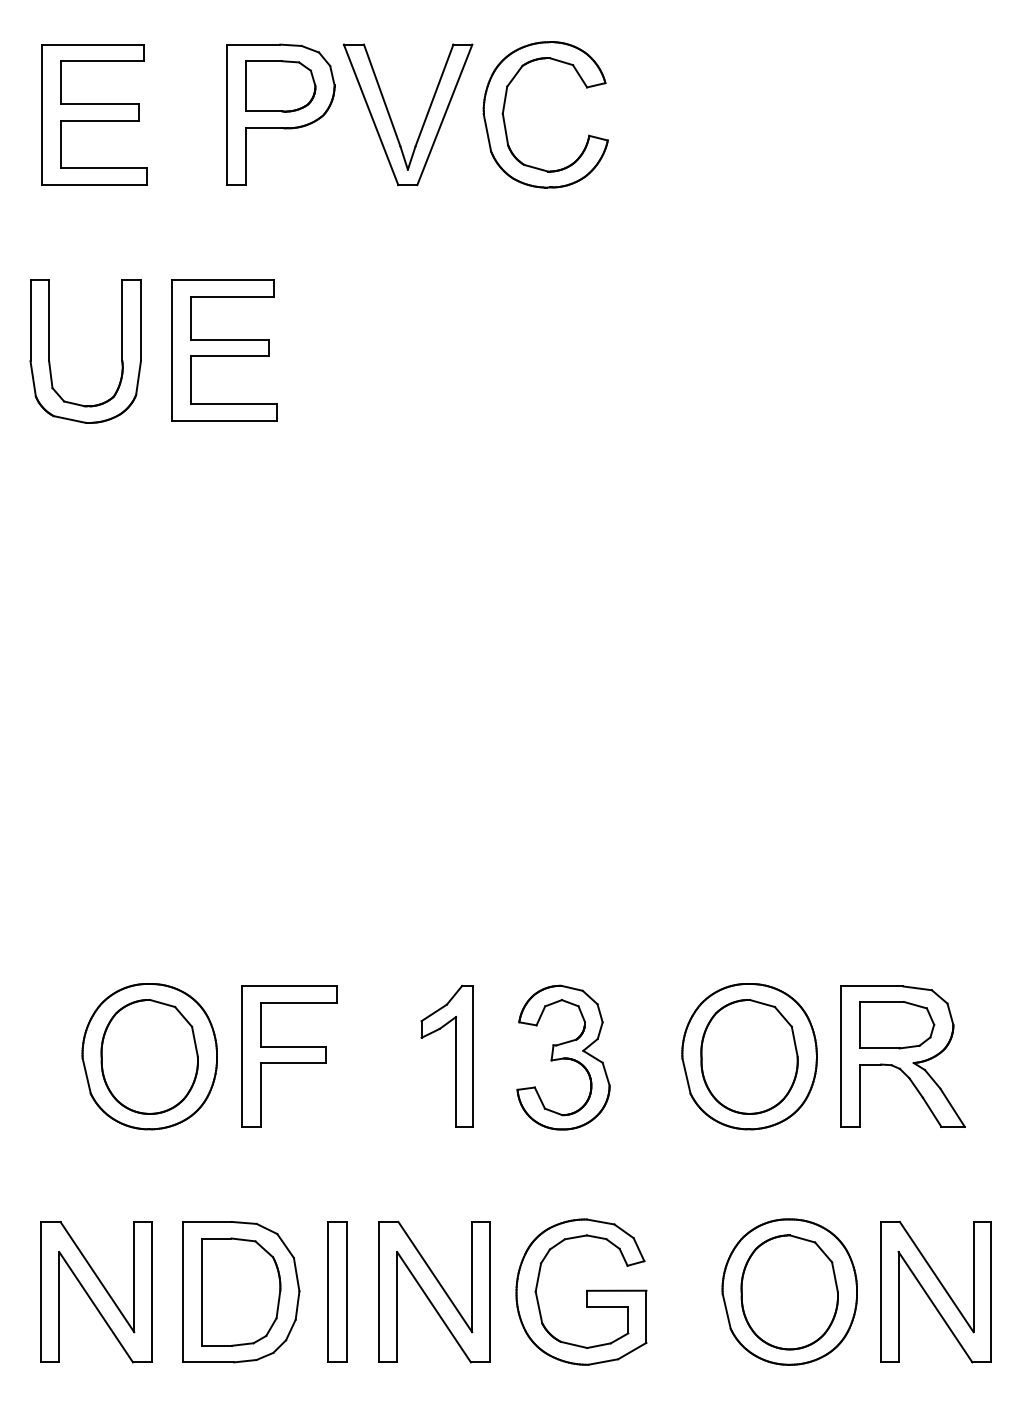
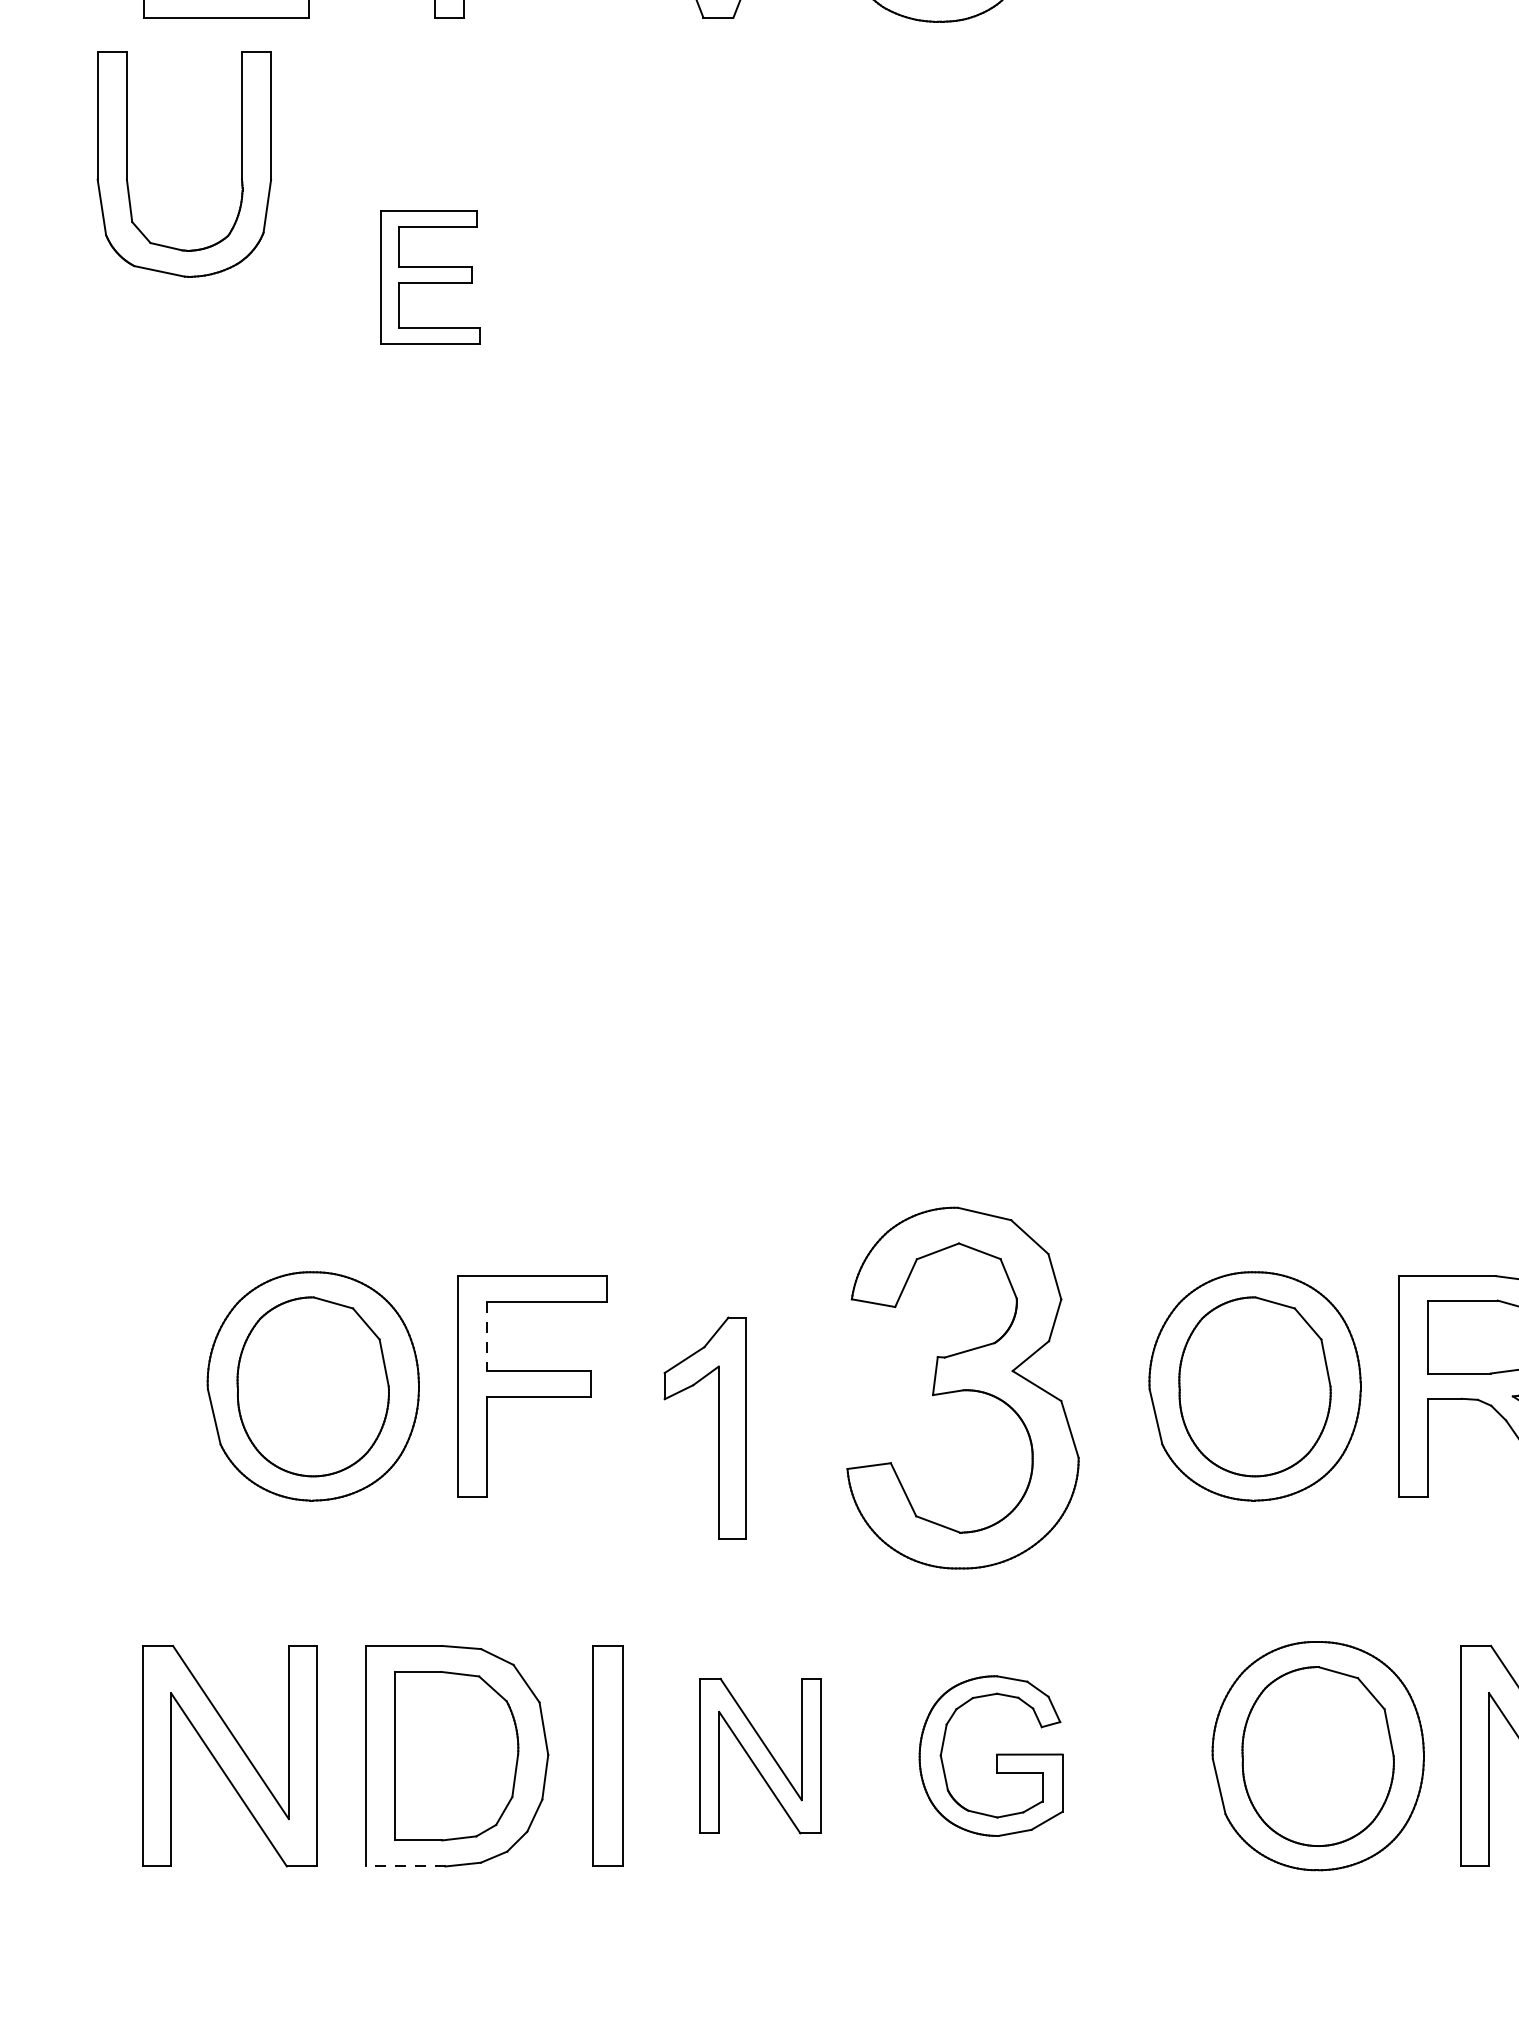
part: (224, 350) -> (430, 277), size x0.6
part: (49, 351) -> (127, 164), moved
line: (260, 1024) -> (487, 1335), solid -> dashed
part: (455, 1055) -> (717, 1426), moved
part: (563, 1057) -> (962, 1387), size x1.6
part: (434, 1291) -> (760, 1755), size x0.7
part: (581, 1291) -> (991, 1755), size x0.7
line: (208, 1362) -> (405, 1866), solid -> dashed

